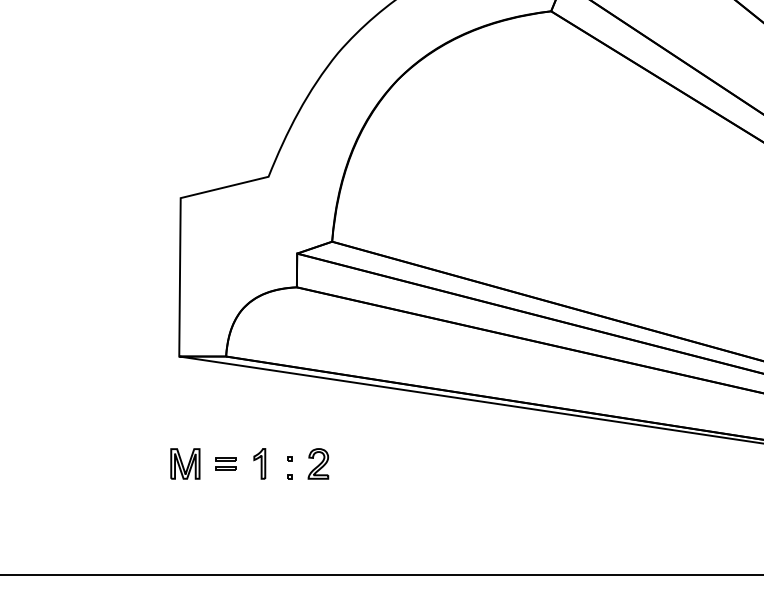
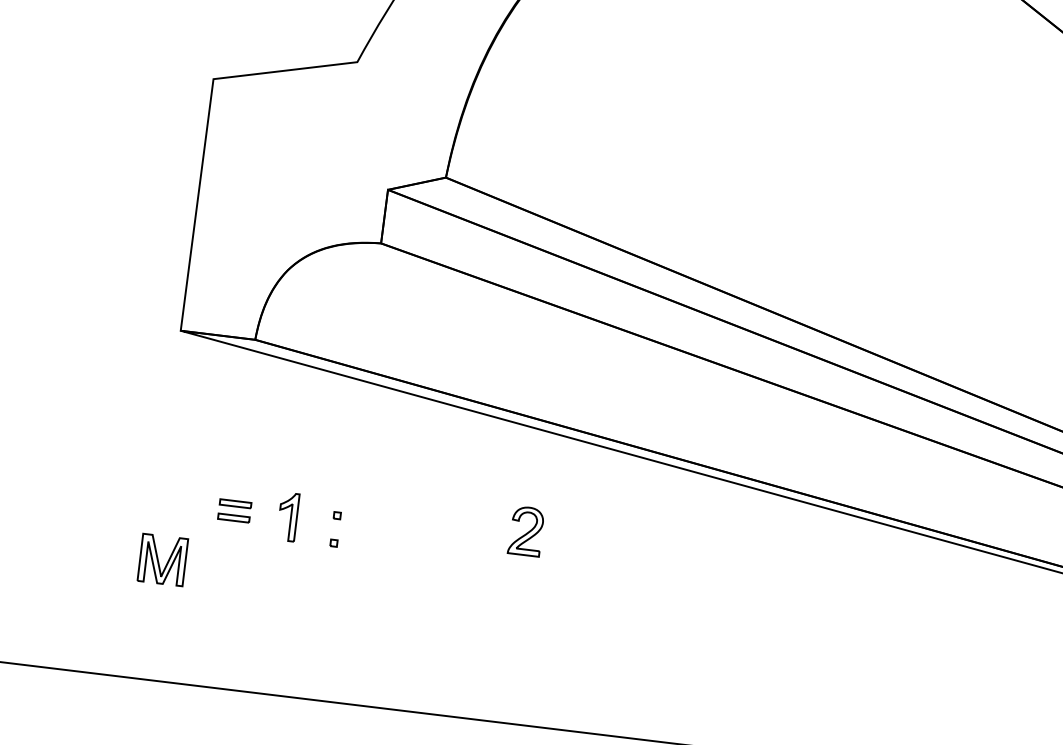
part: (185, 463) -> (163, 559), moved
part: (318, 463) -> (526, 530), moved

